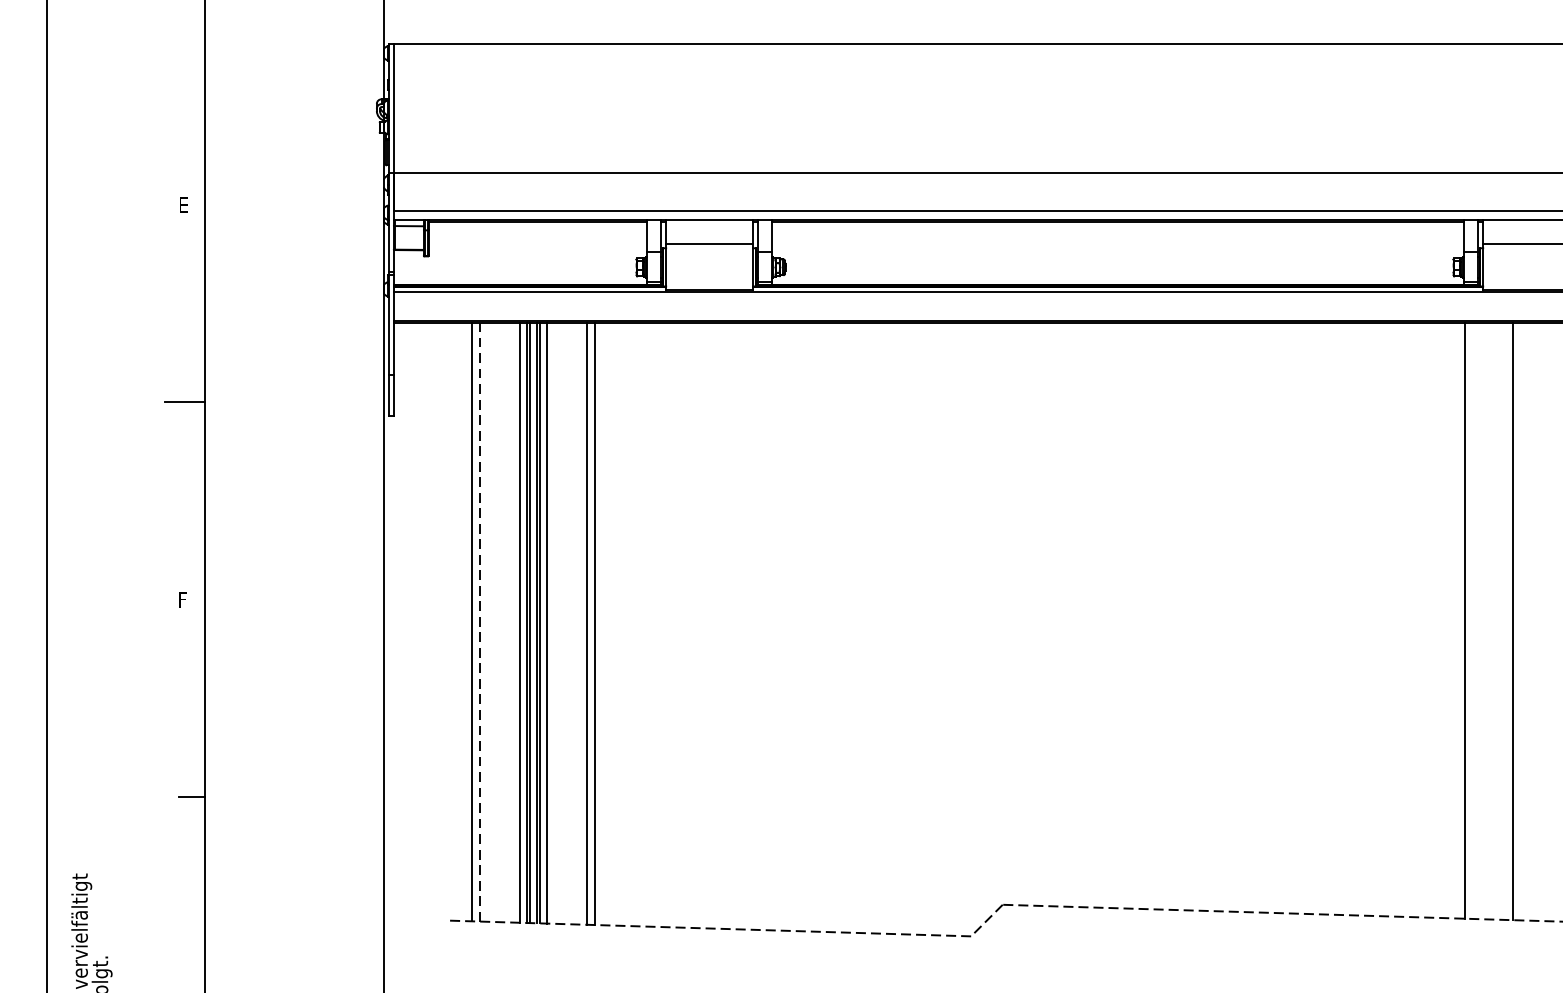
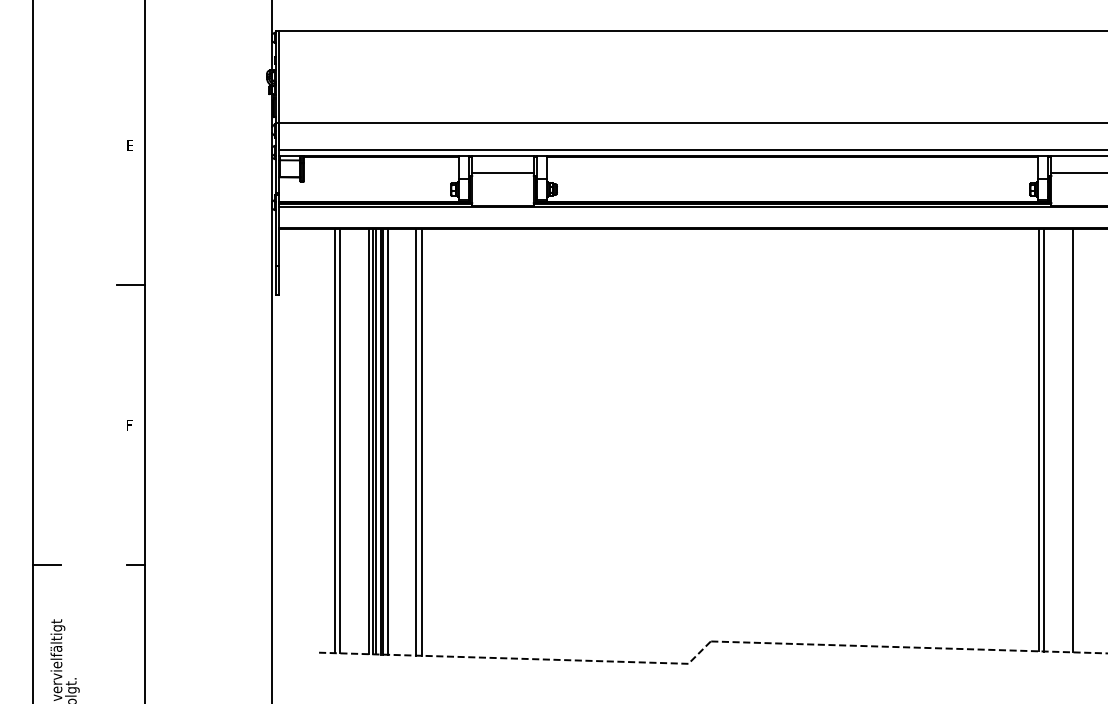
line: (480, 621) -> (340, 440), dashed -> solid
line: (1473, 621) -> (1044, 440), added
line: (67, 796) -> (47, 564), added

